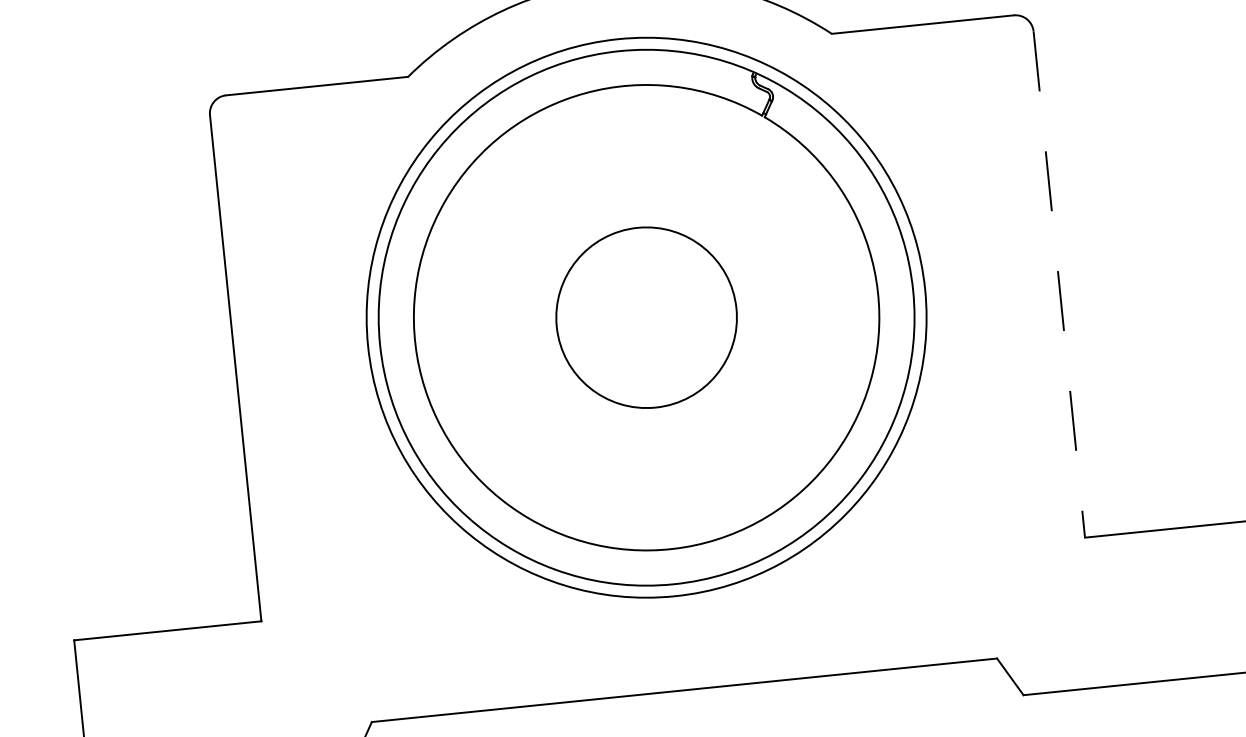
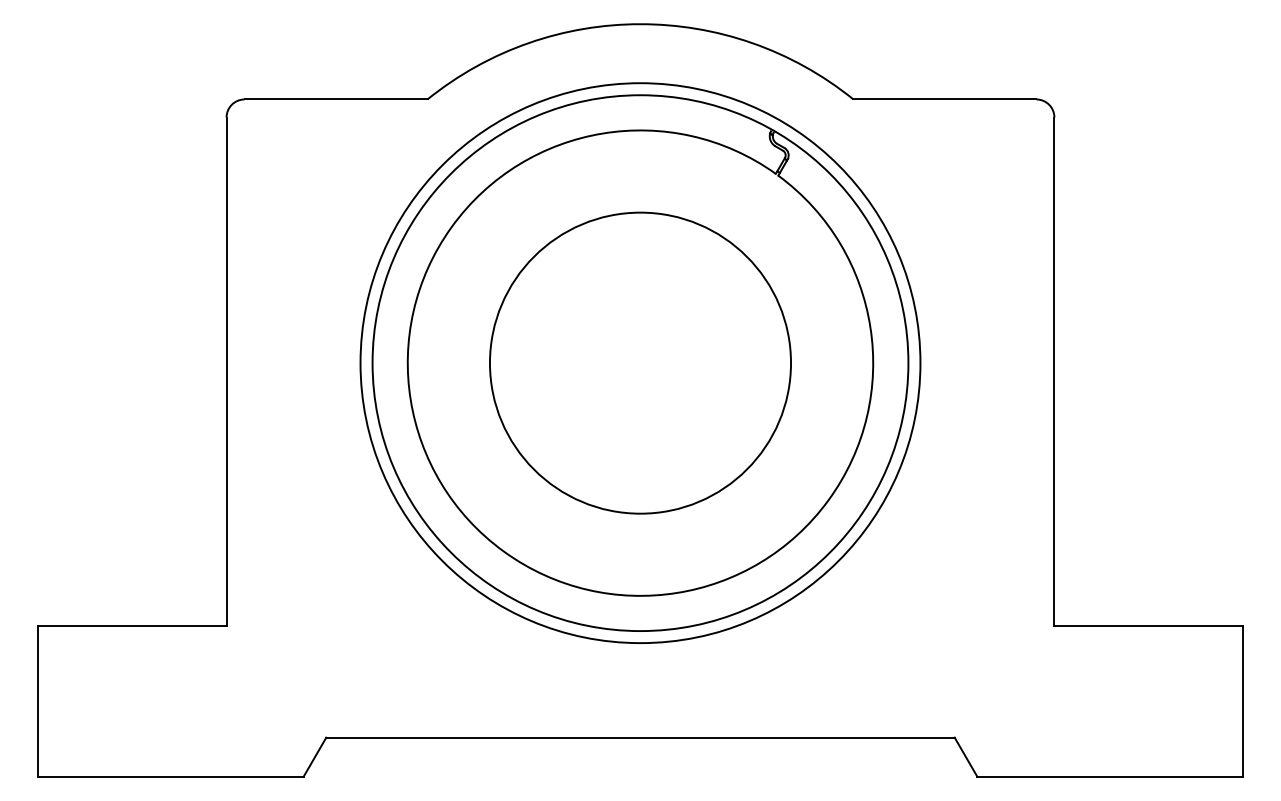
line: (1059, 285) -> (1054, 372), dashed -> solid
circle: (646, 317) -> (640, 362), size x1.67

